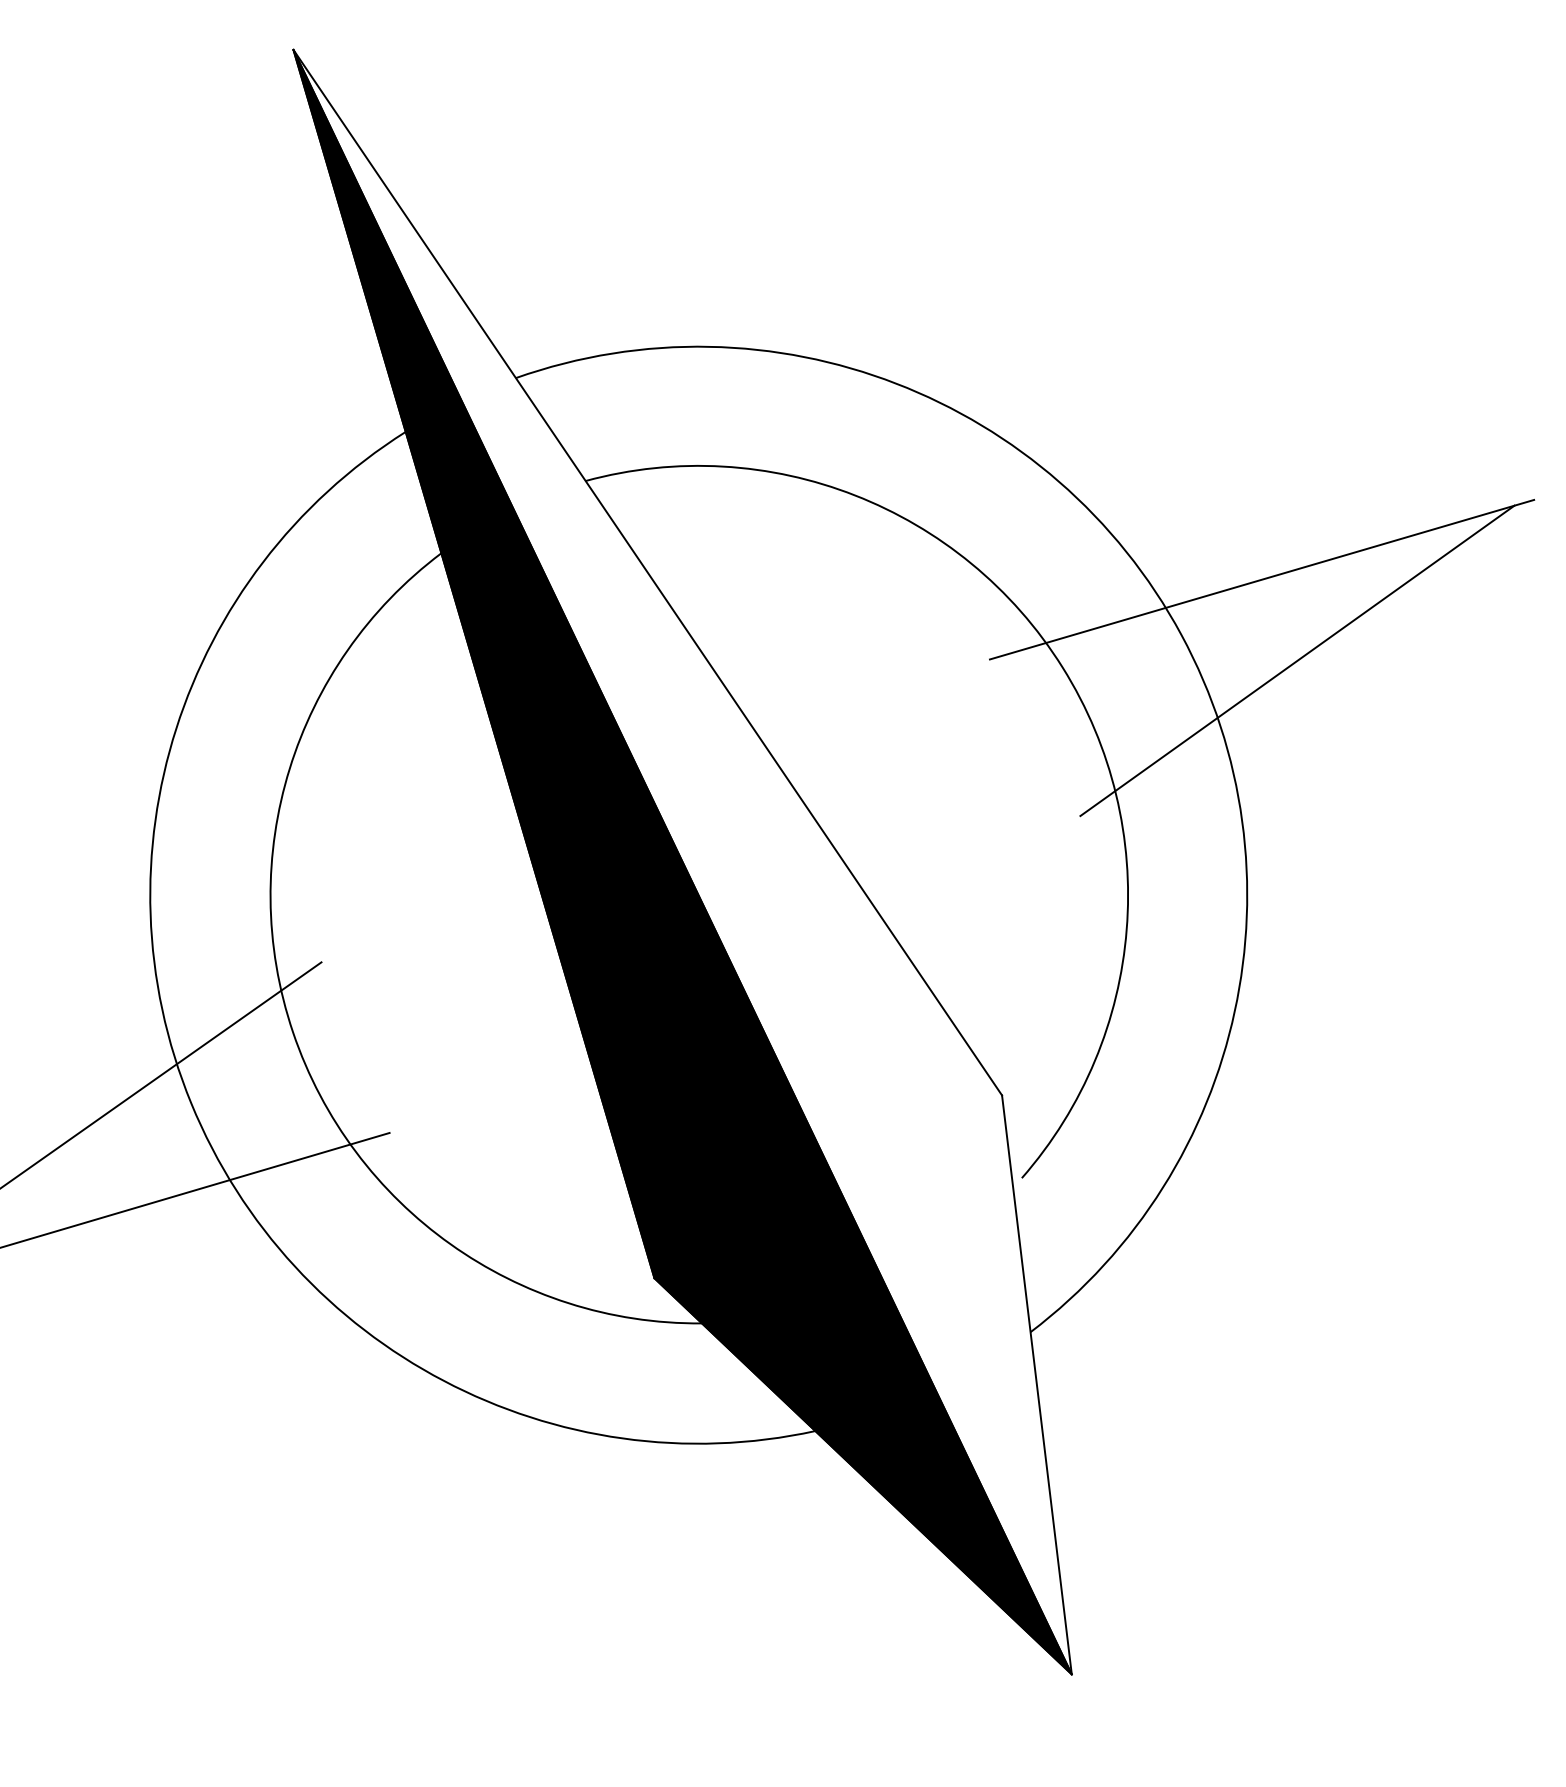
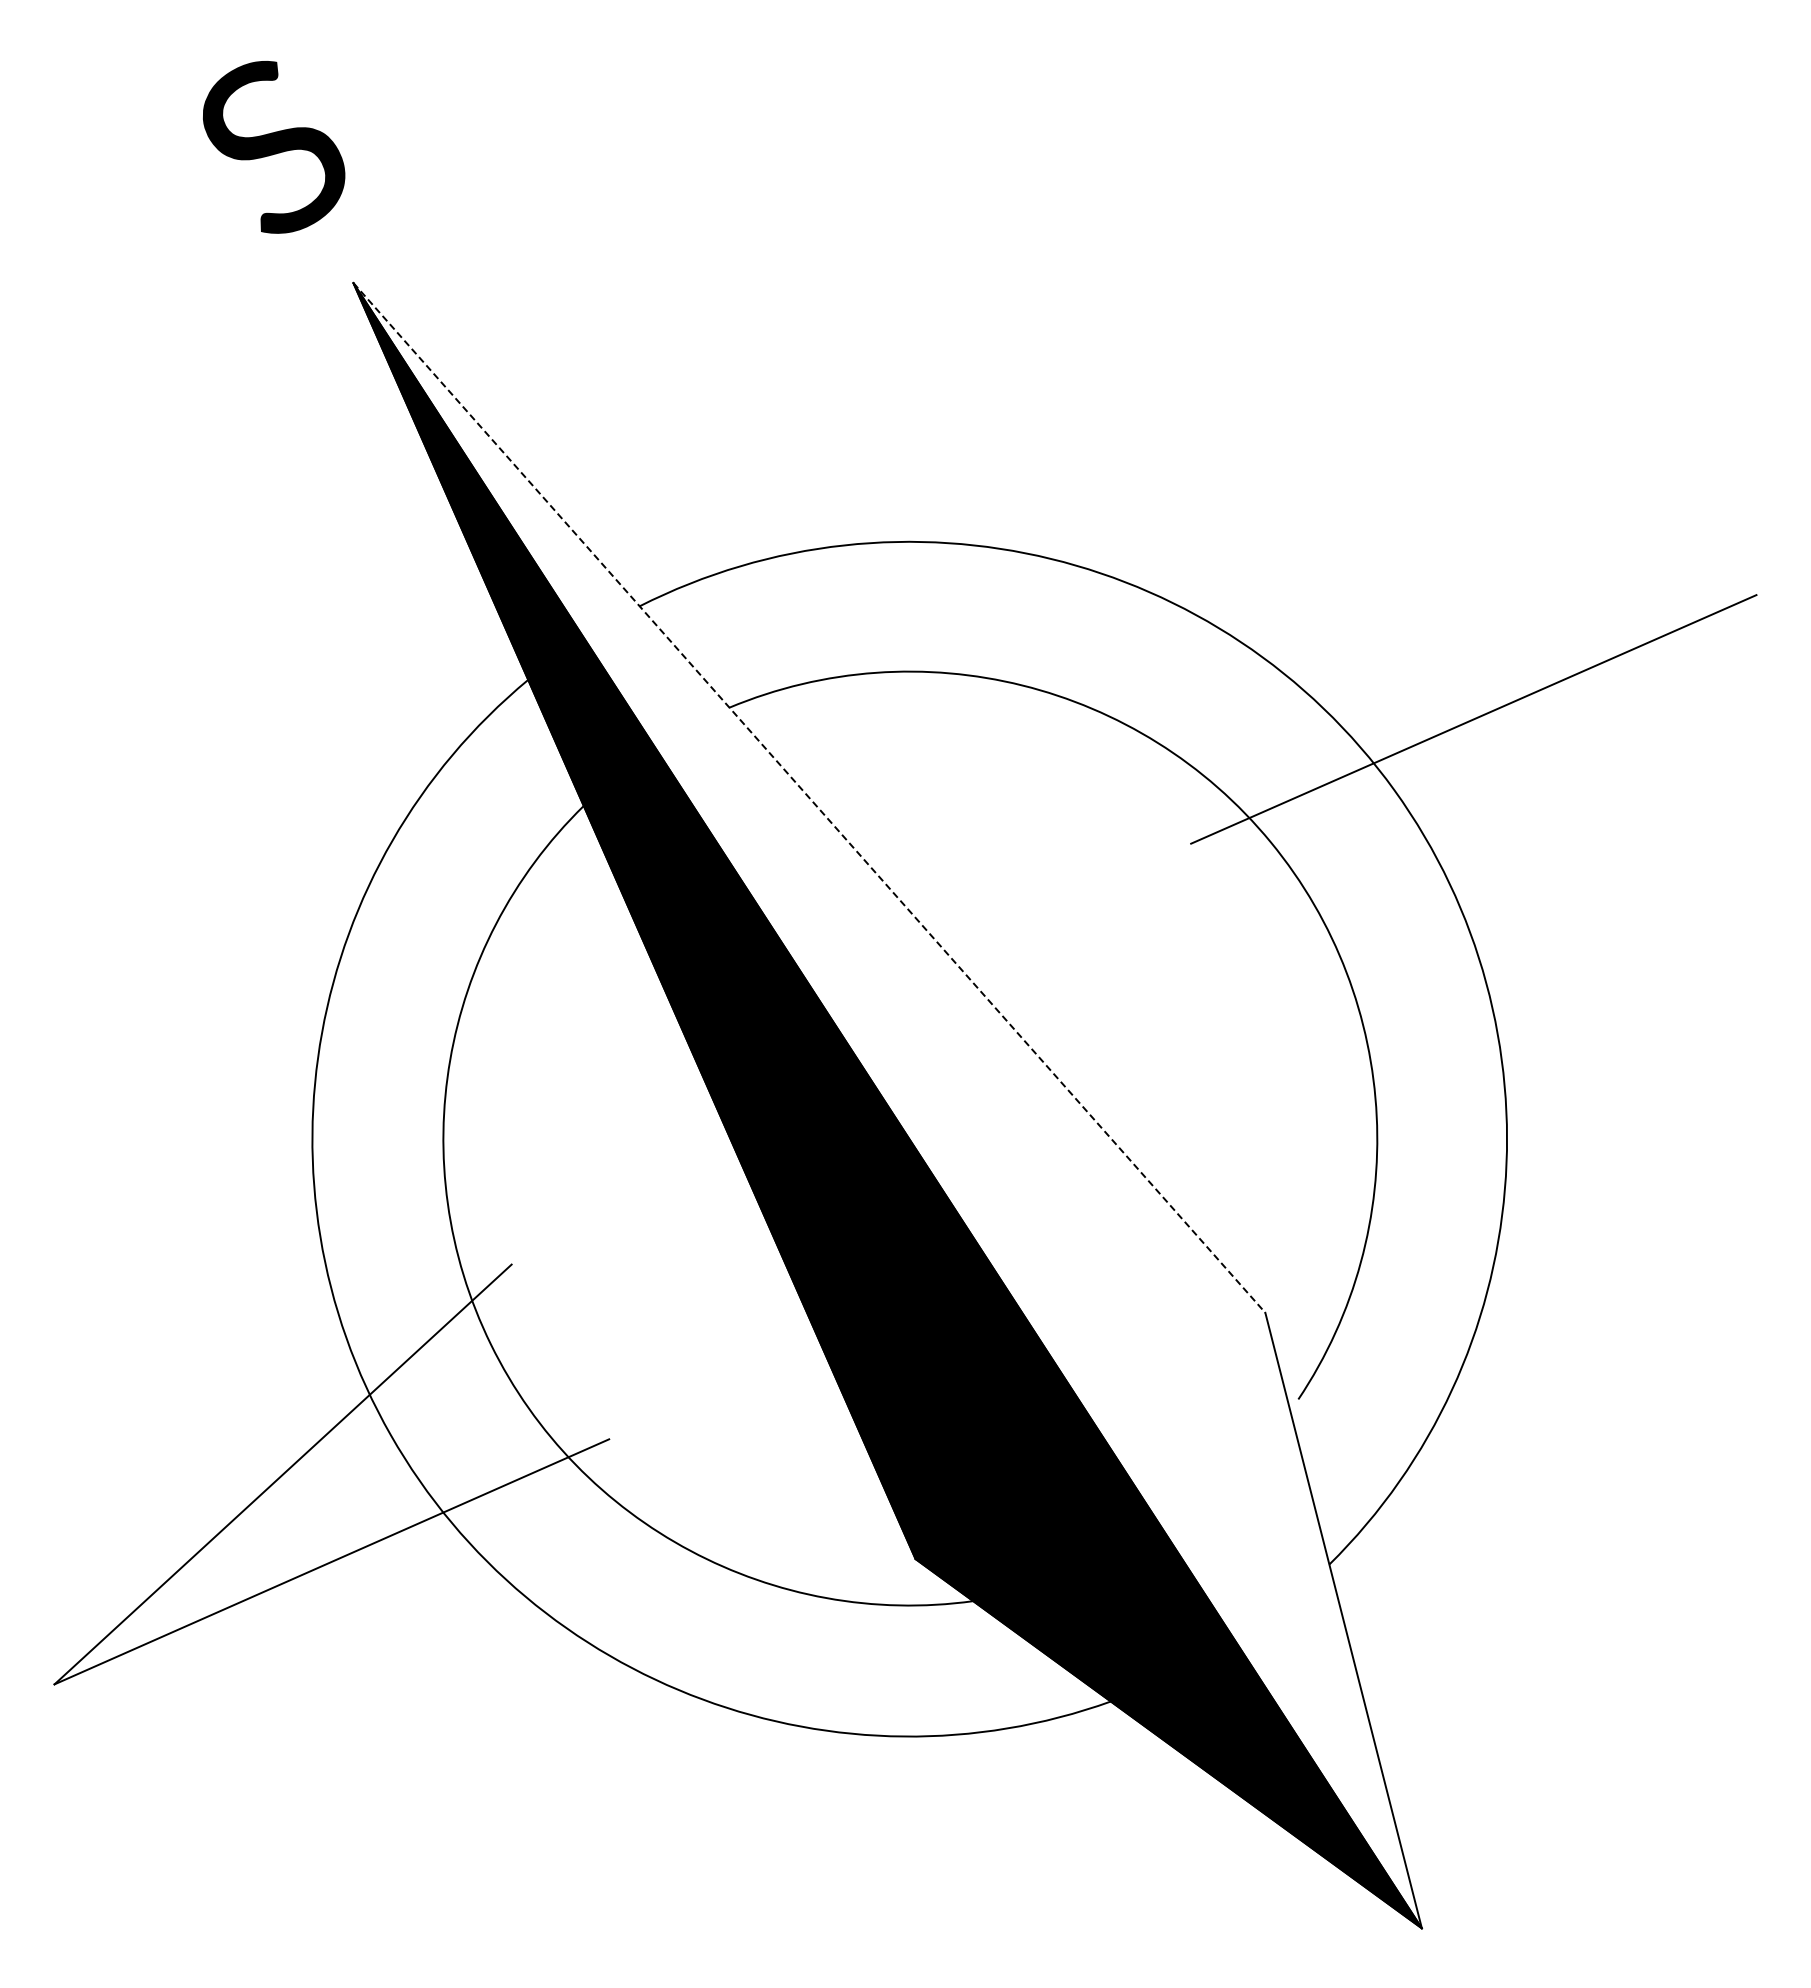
line: (647, 572) -> (809, 797), solid -> dashed
line: (1297, 660) -> (1523, 801), removed

